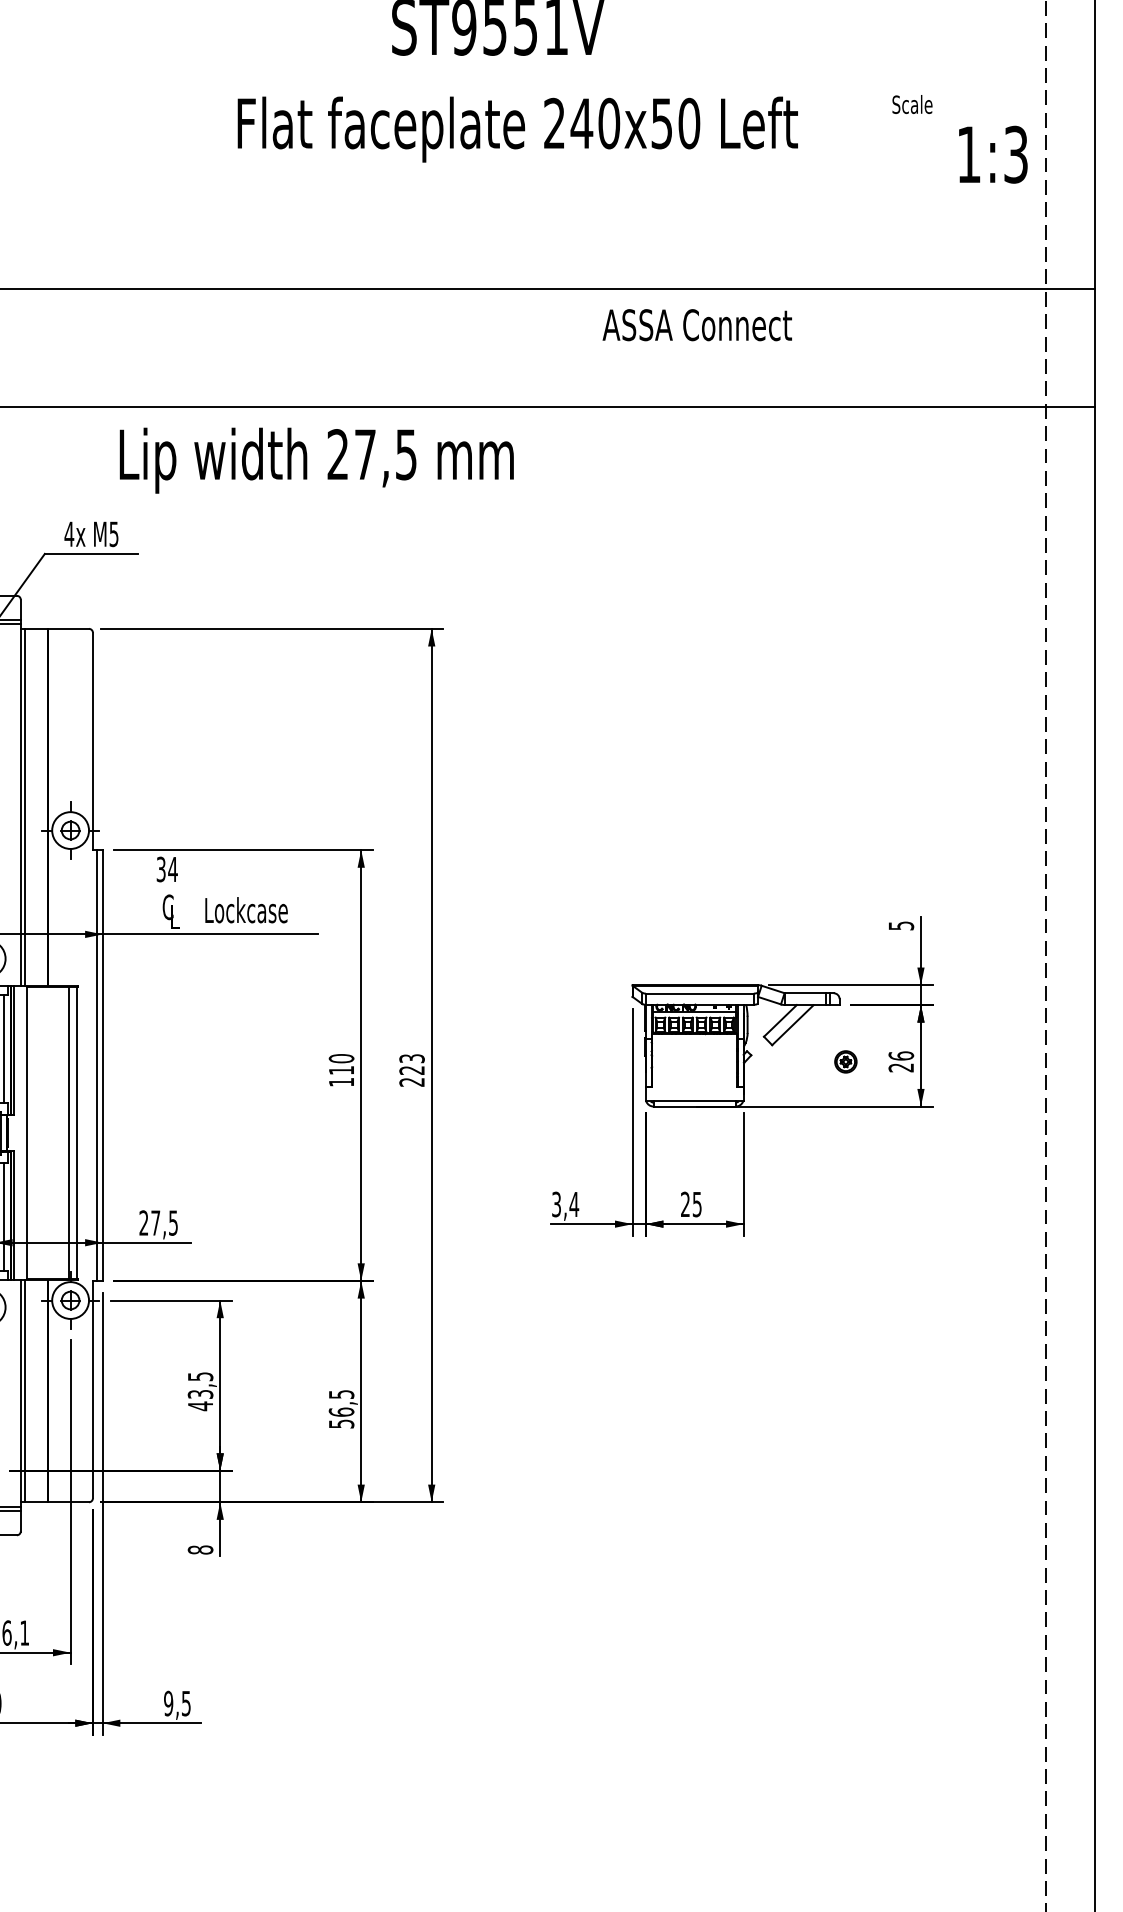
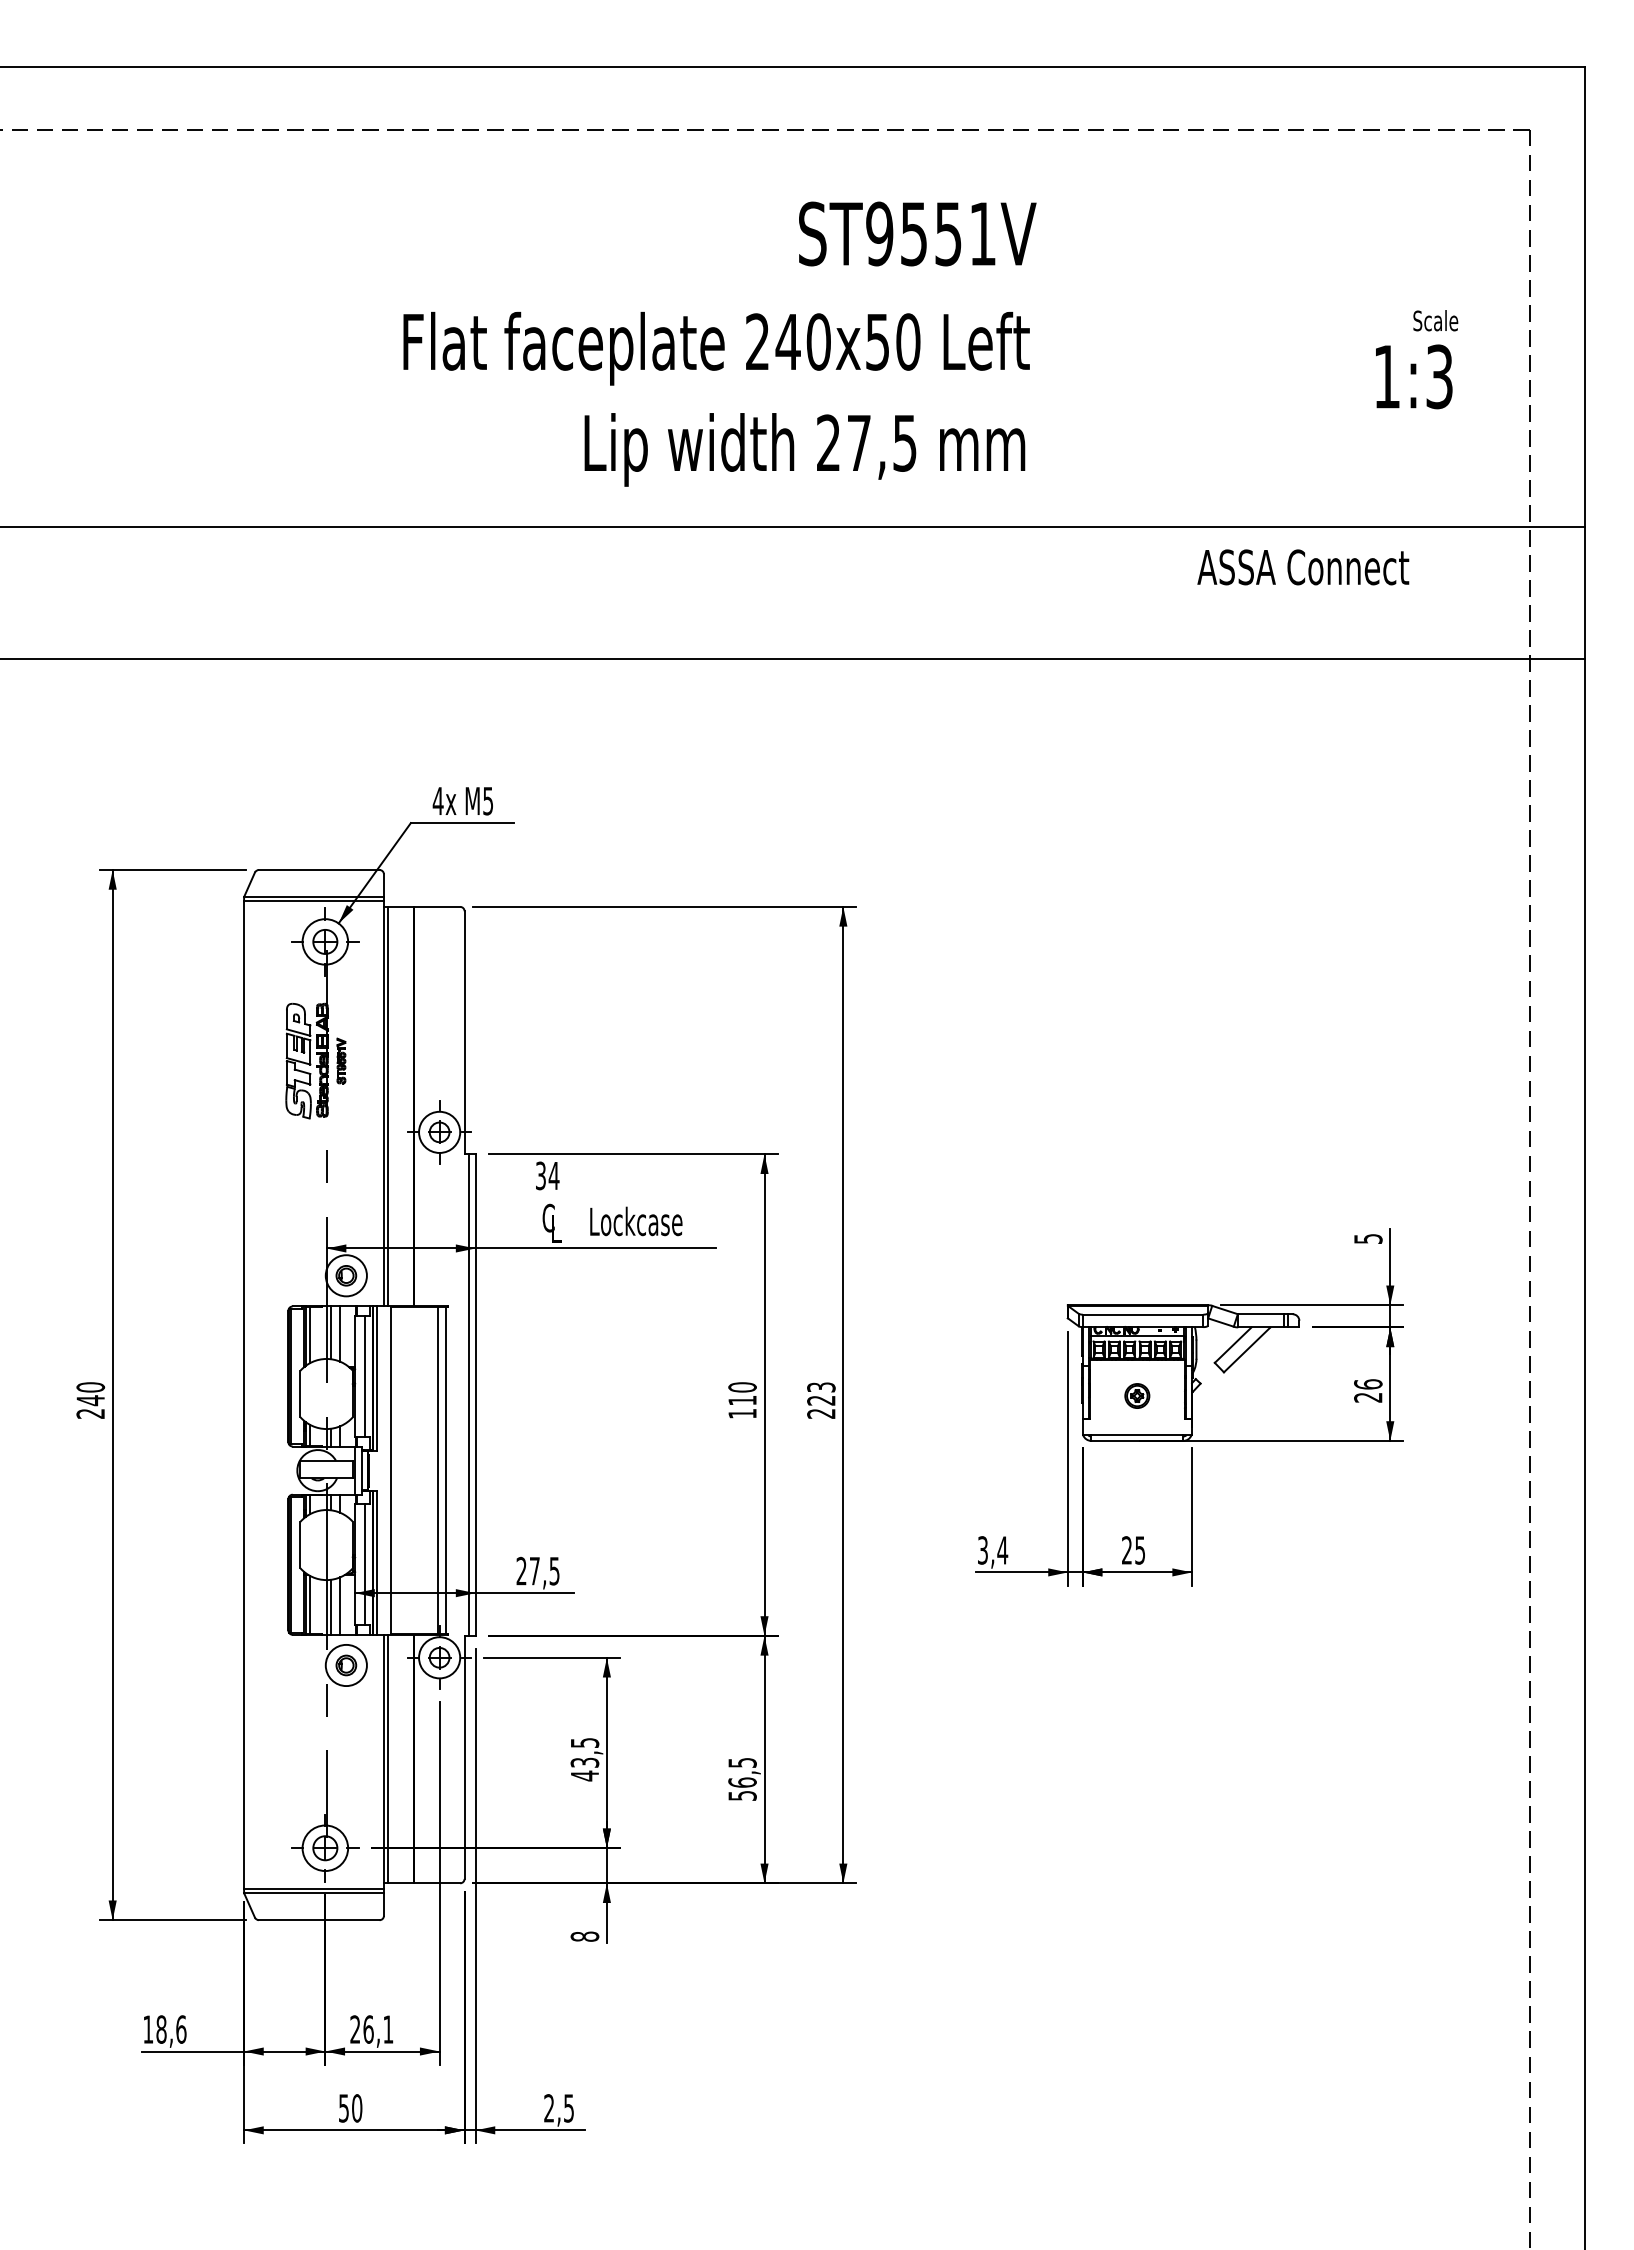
text: (912, 104) -> (1435, 320), moved
text: (517, 129) -> (716, 348), moved
text: (993, 154) -> (1414, 376), moved
text: (697, 325) -> (1303, 567), moved
text: (316, 460) -> (804, 449), moved
part: (846, 1061) -> (1137, 1395), moved
text: (168, 1703) -> (549, 2108), 9,5 -> 2,5

